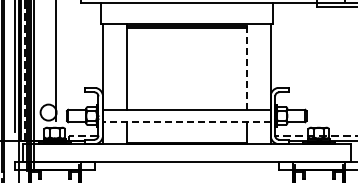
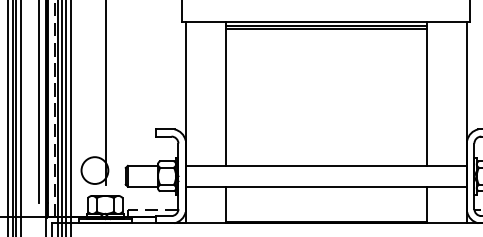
line: (246, 67) -> (426, 95), dashed -> solid
line: (186, 122) -> (325, 187), dashed -> solid

